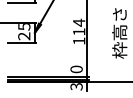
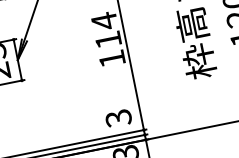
text: (76, 69) -> (118, 118), 0 -> 3

